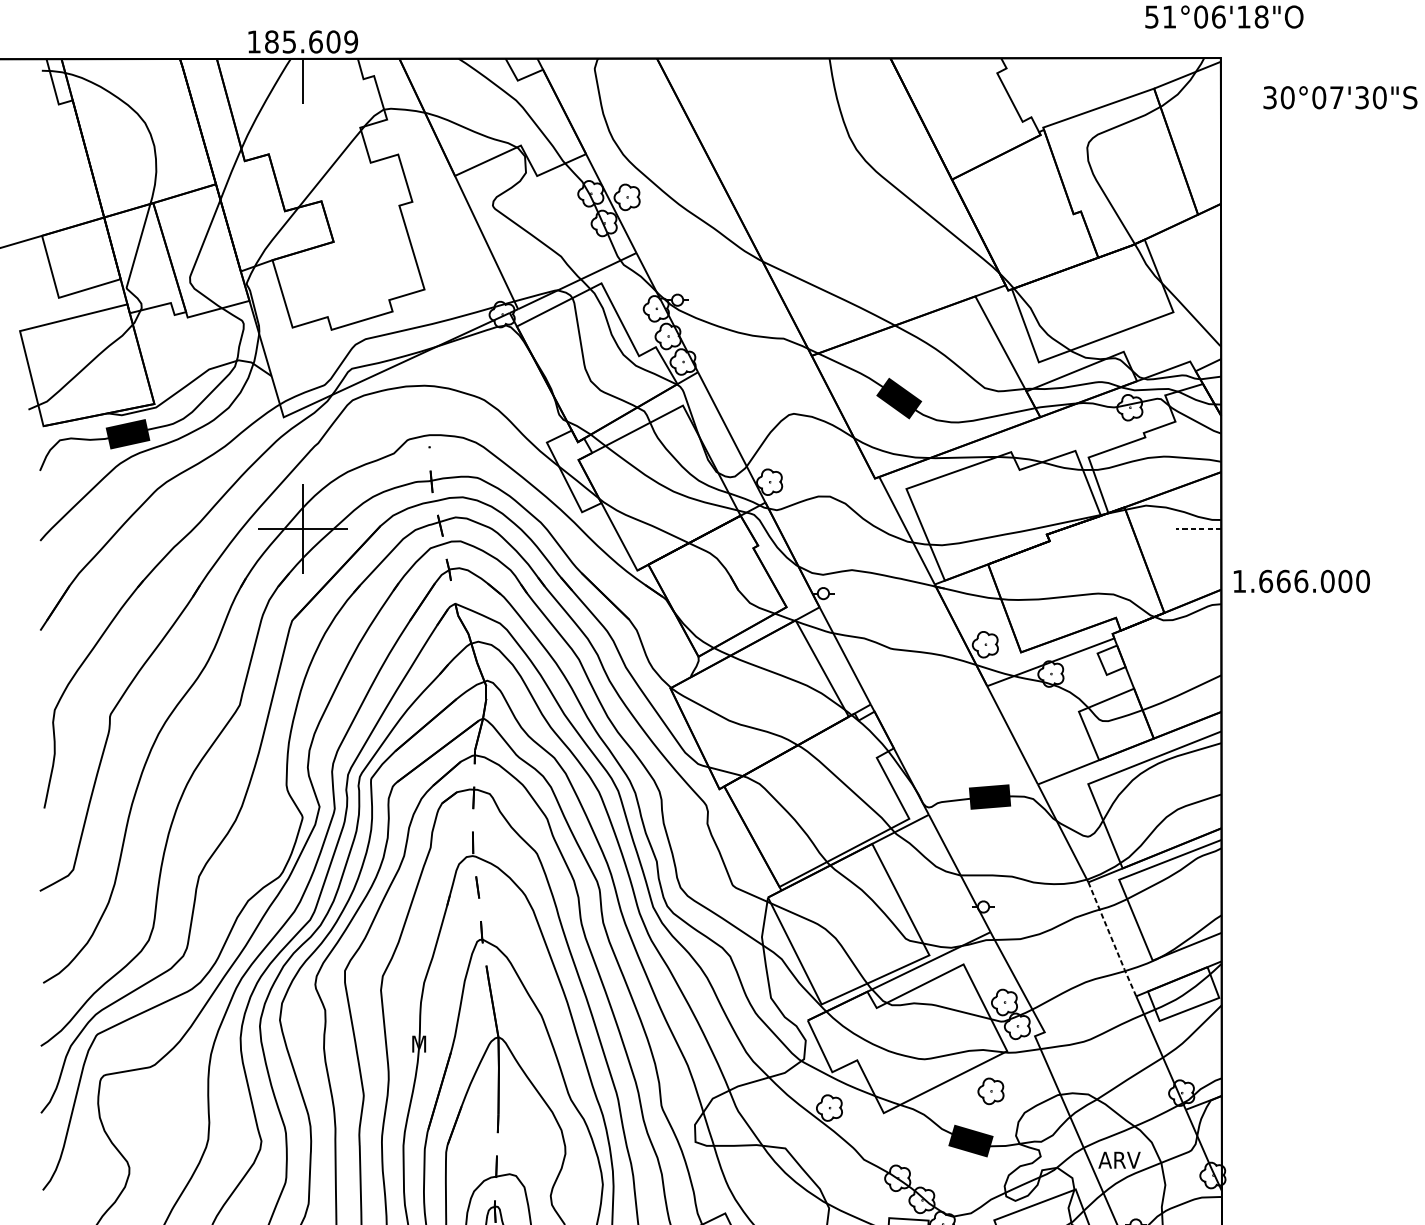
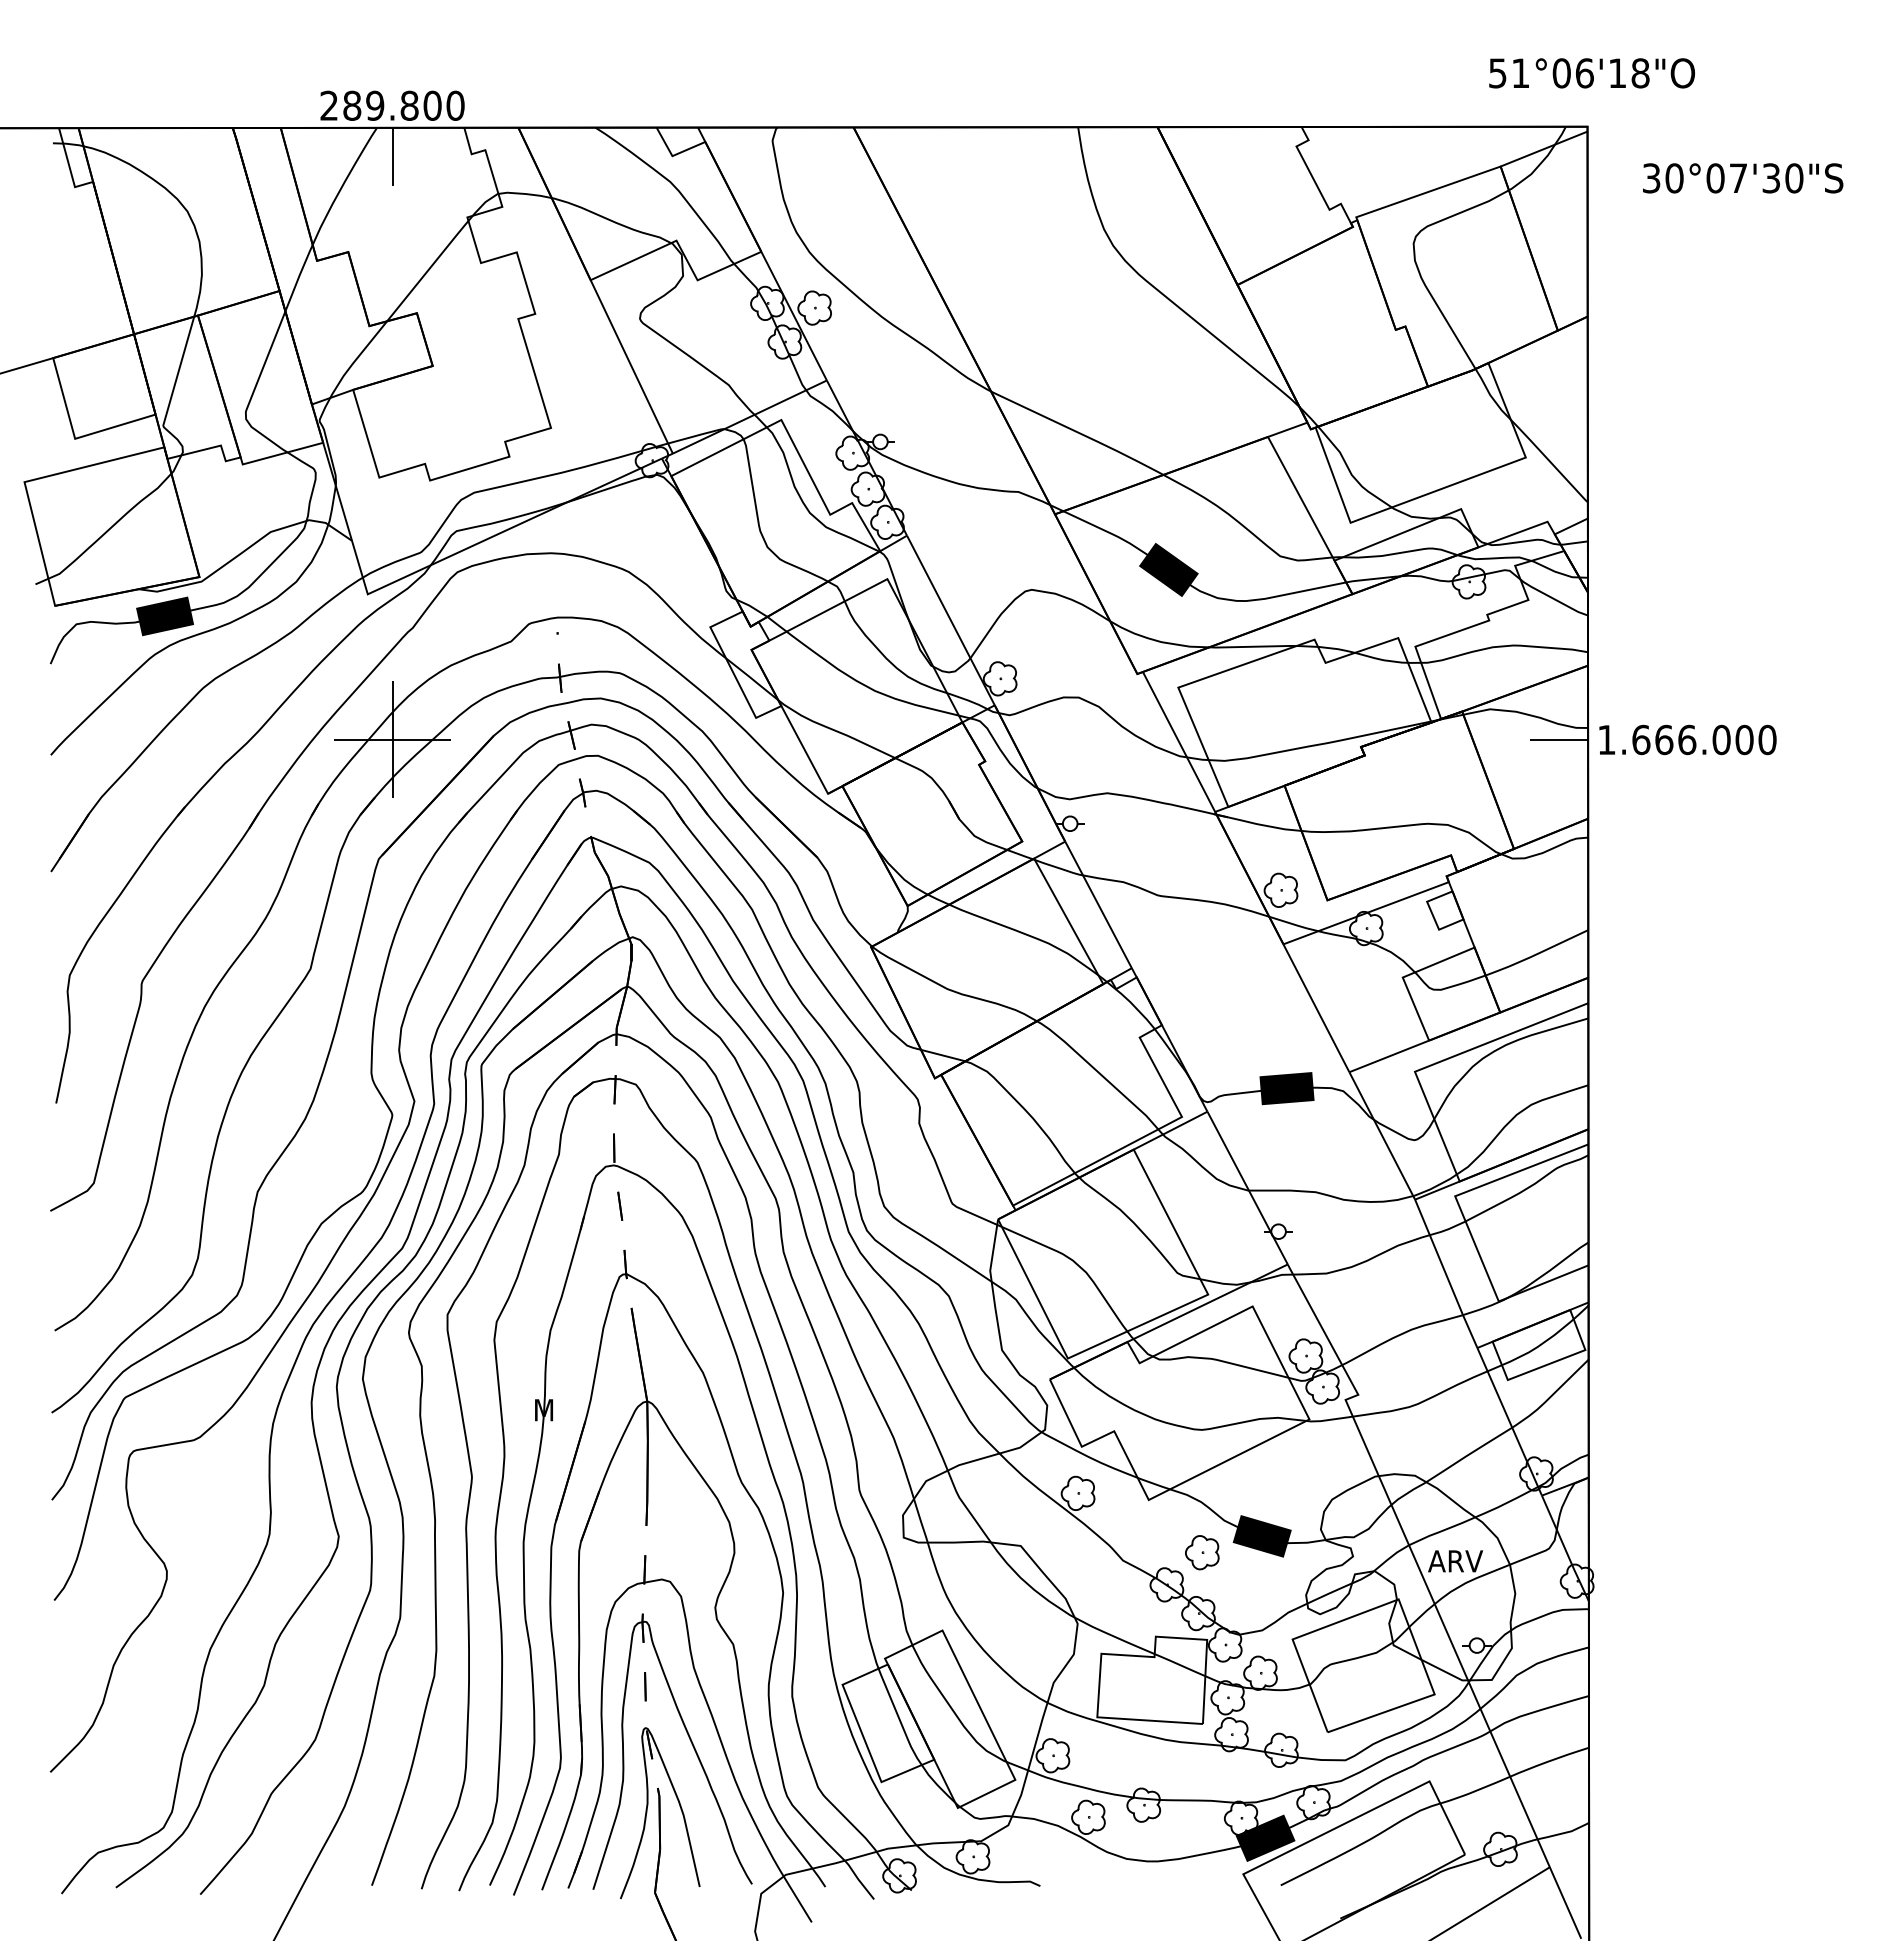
text: (302, 41) -> (392, 105), 185.609 -> 289.800
line: (1198, 529) -> (1558, 740), dashed -> solid
text: (1301, 581) -> (1687, 739), moved
line: (1112, 939) -> (1446, 1274), dashed -> solid
part: (991, 1091) -> (1202, 1552), moved

